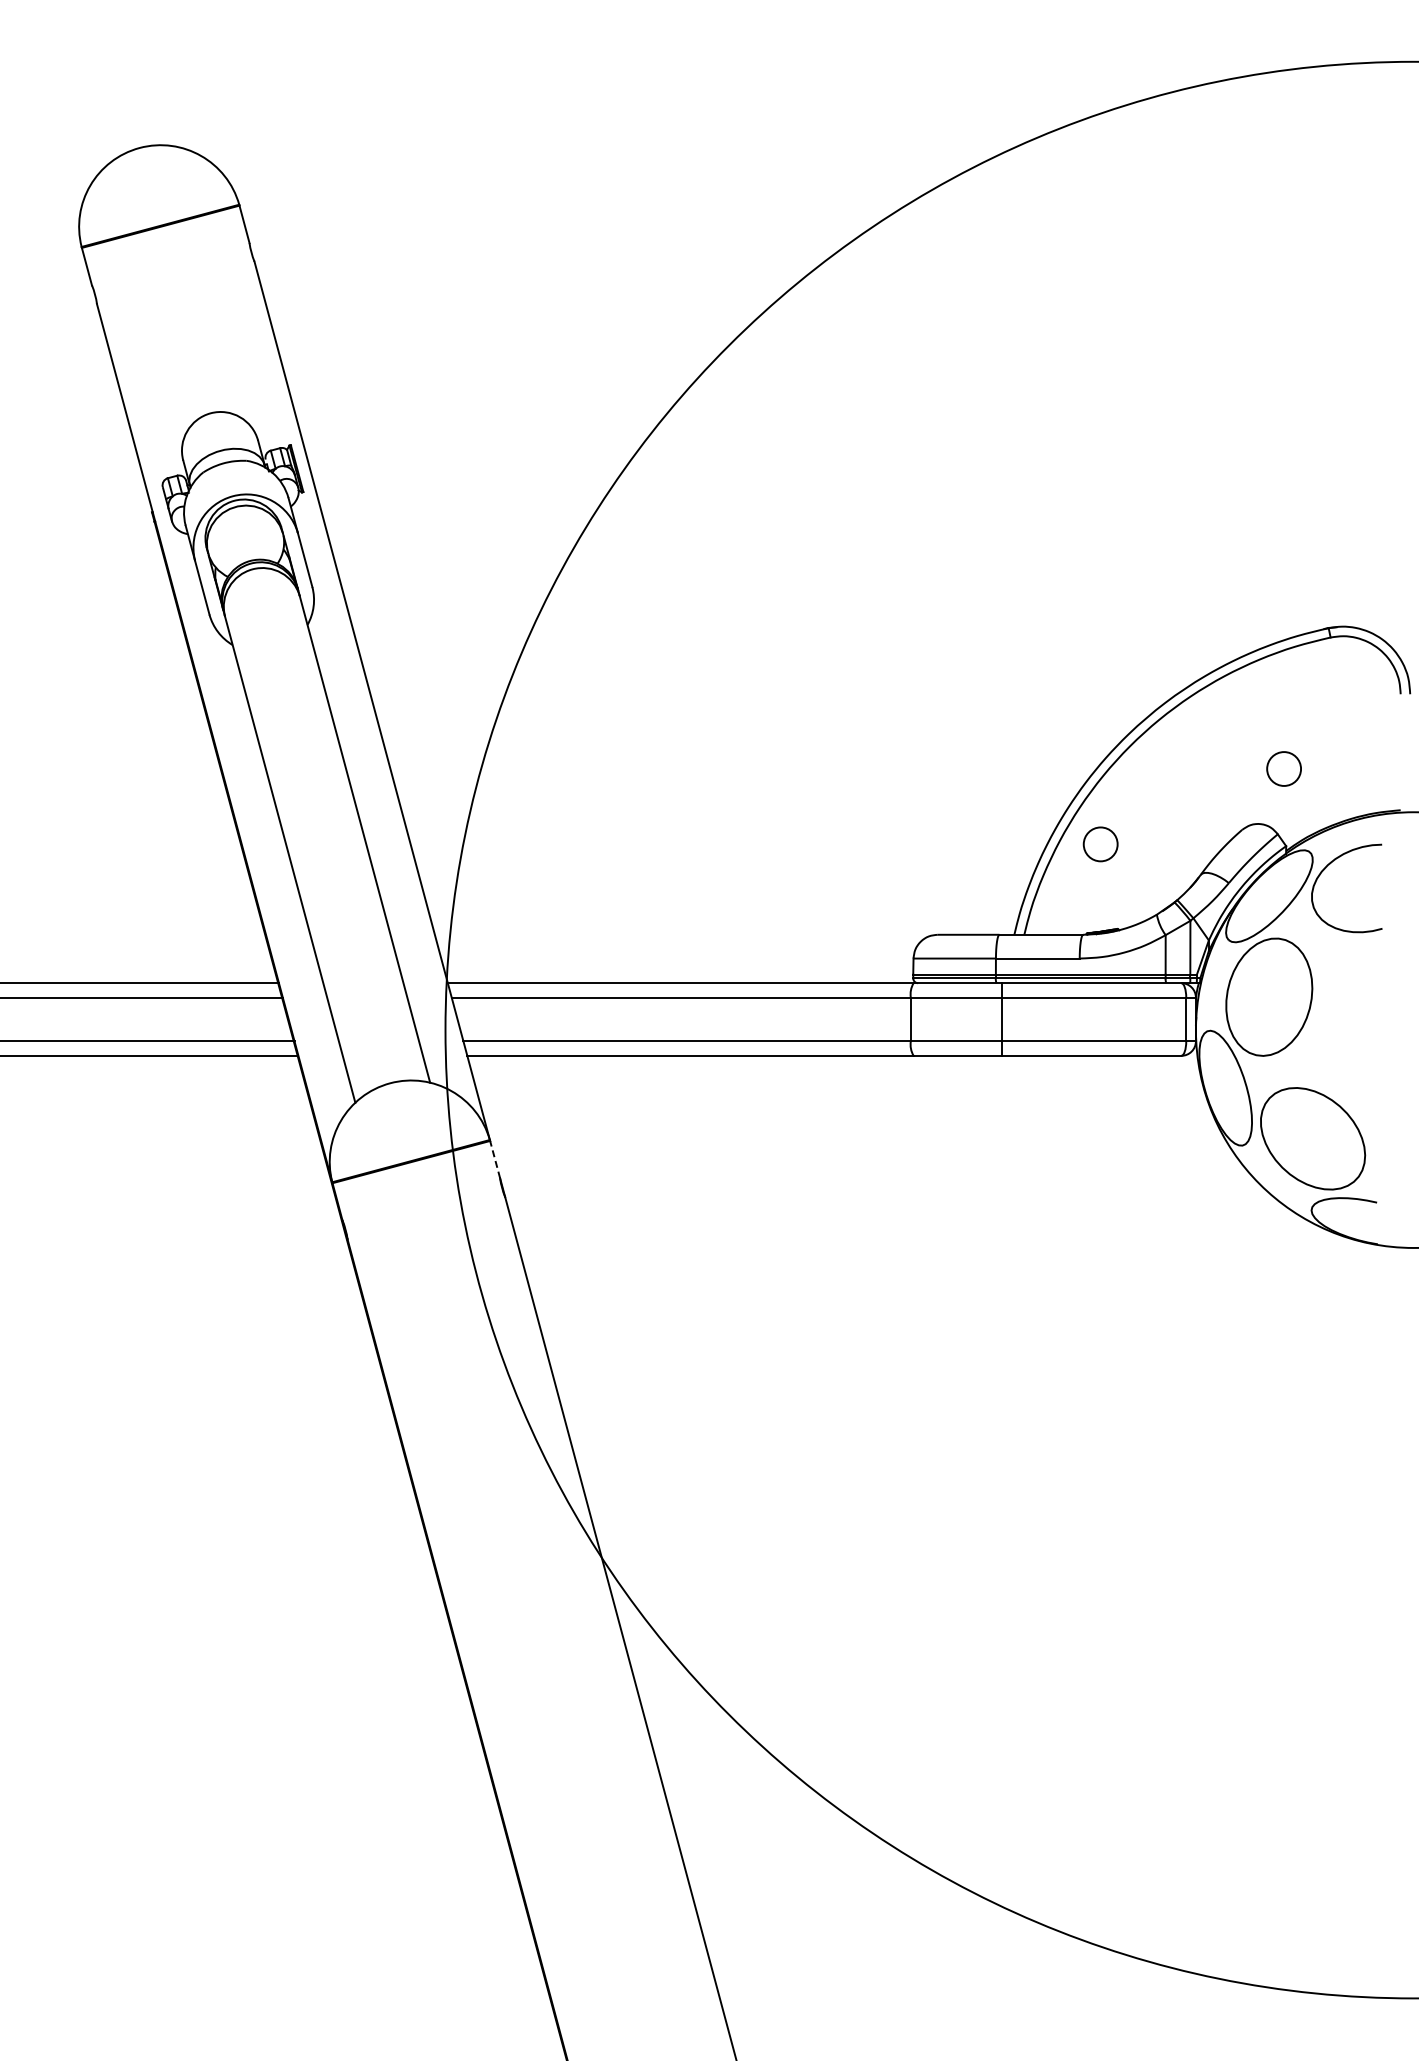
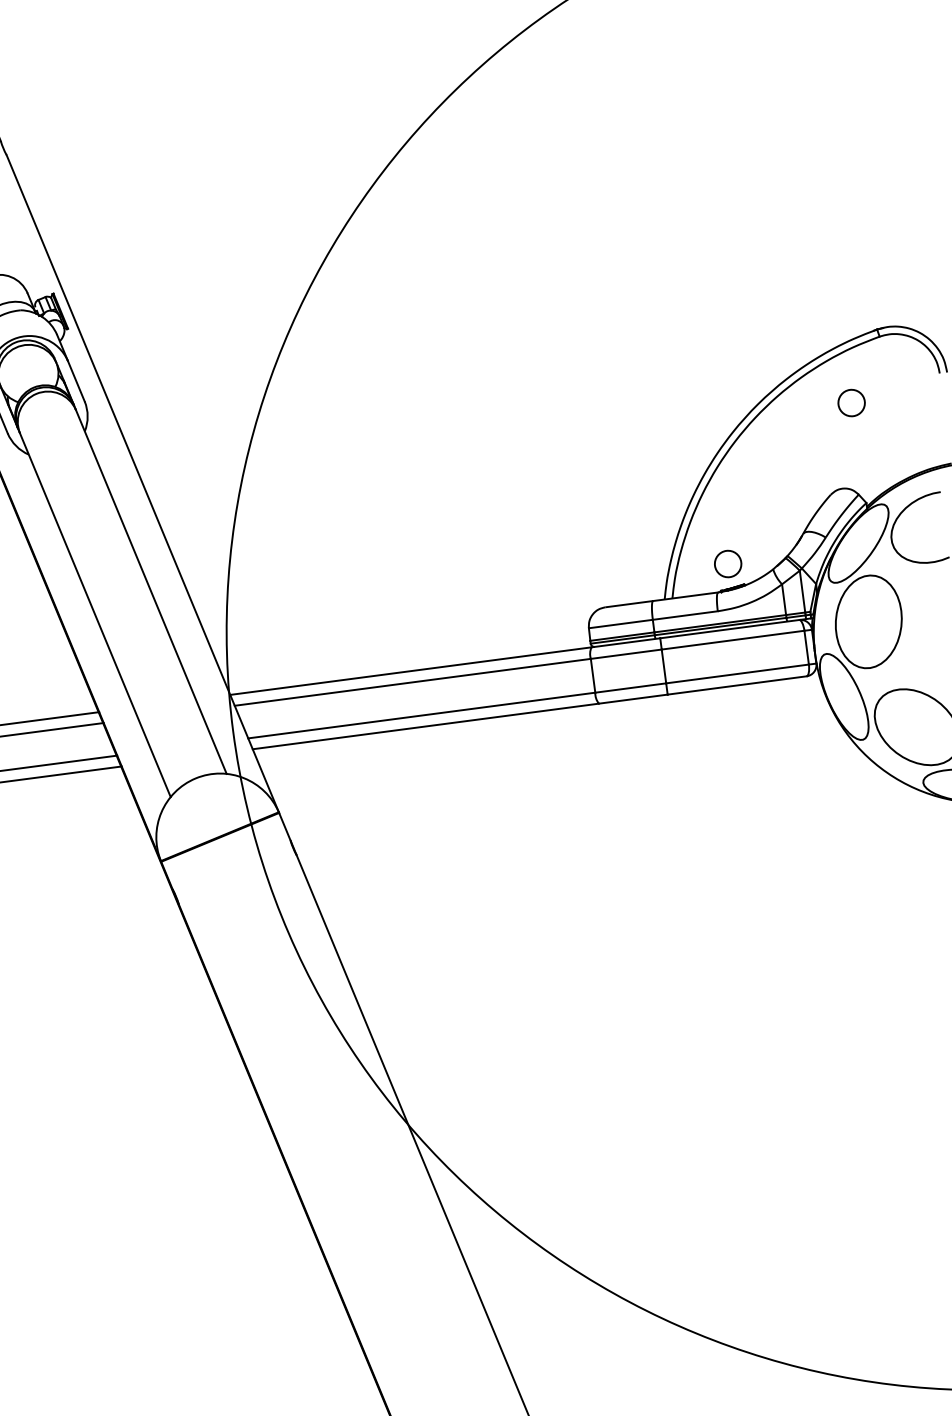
circle: (1283, 768) -> (851, 402), moved
circle: (1100, 844) -> (727, 564), moved
line: (495, 1159) -> (285, 826), dashed -> solid

